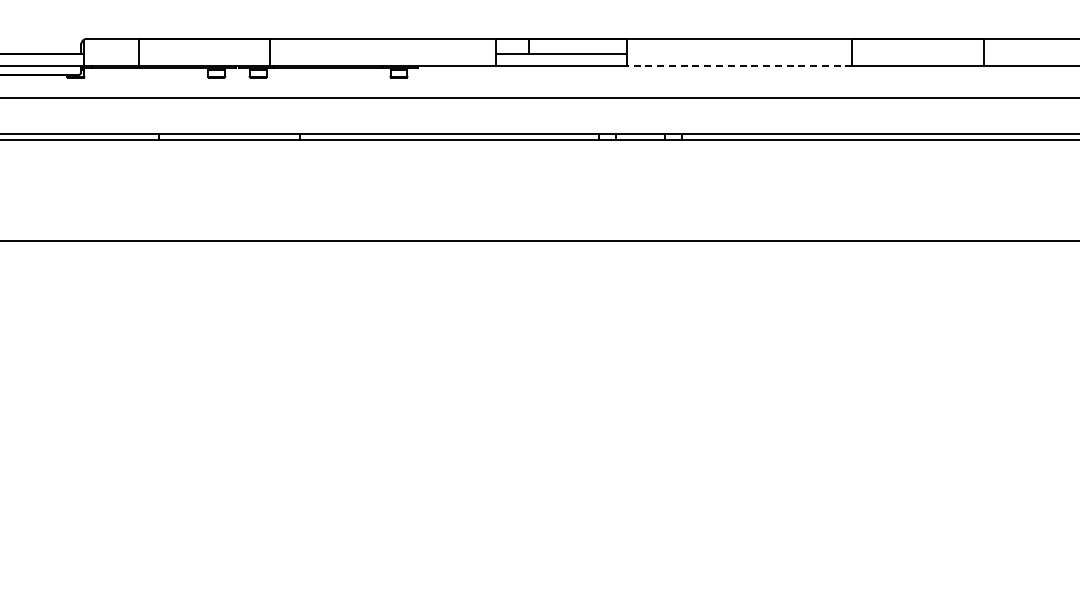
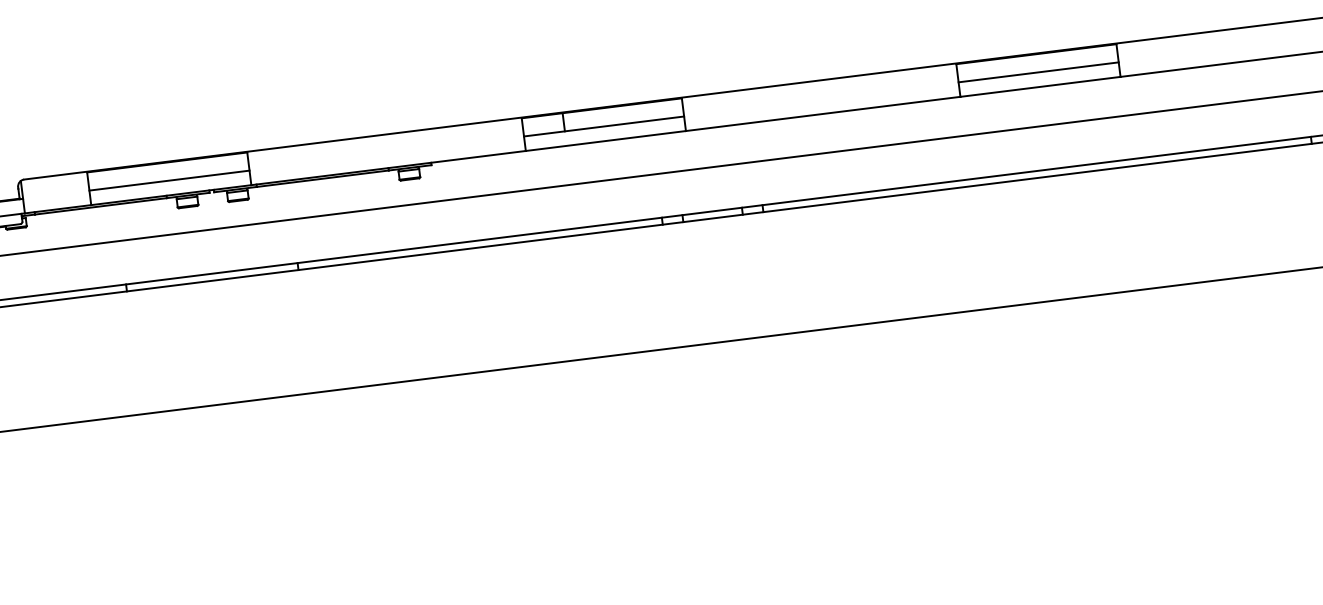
line: (204, 54) -> (169, 180), added
line: (917, 54) -> (1037, 72), added
line: (739, 66) -> (822, 114), dashed -> solid

